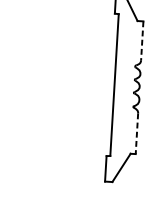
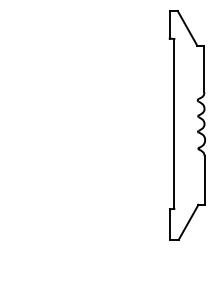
line: (142, 41) -> (204, 69), dashed -> solid
line: (136, 133) -> (204, 180), dashed -> solid

